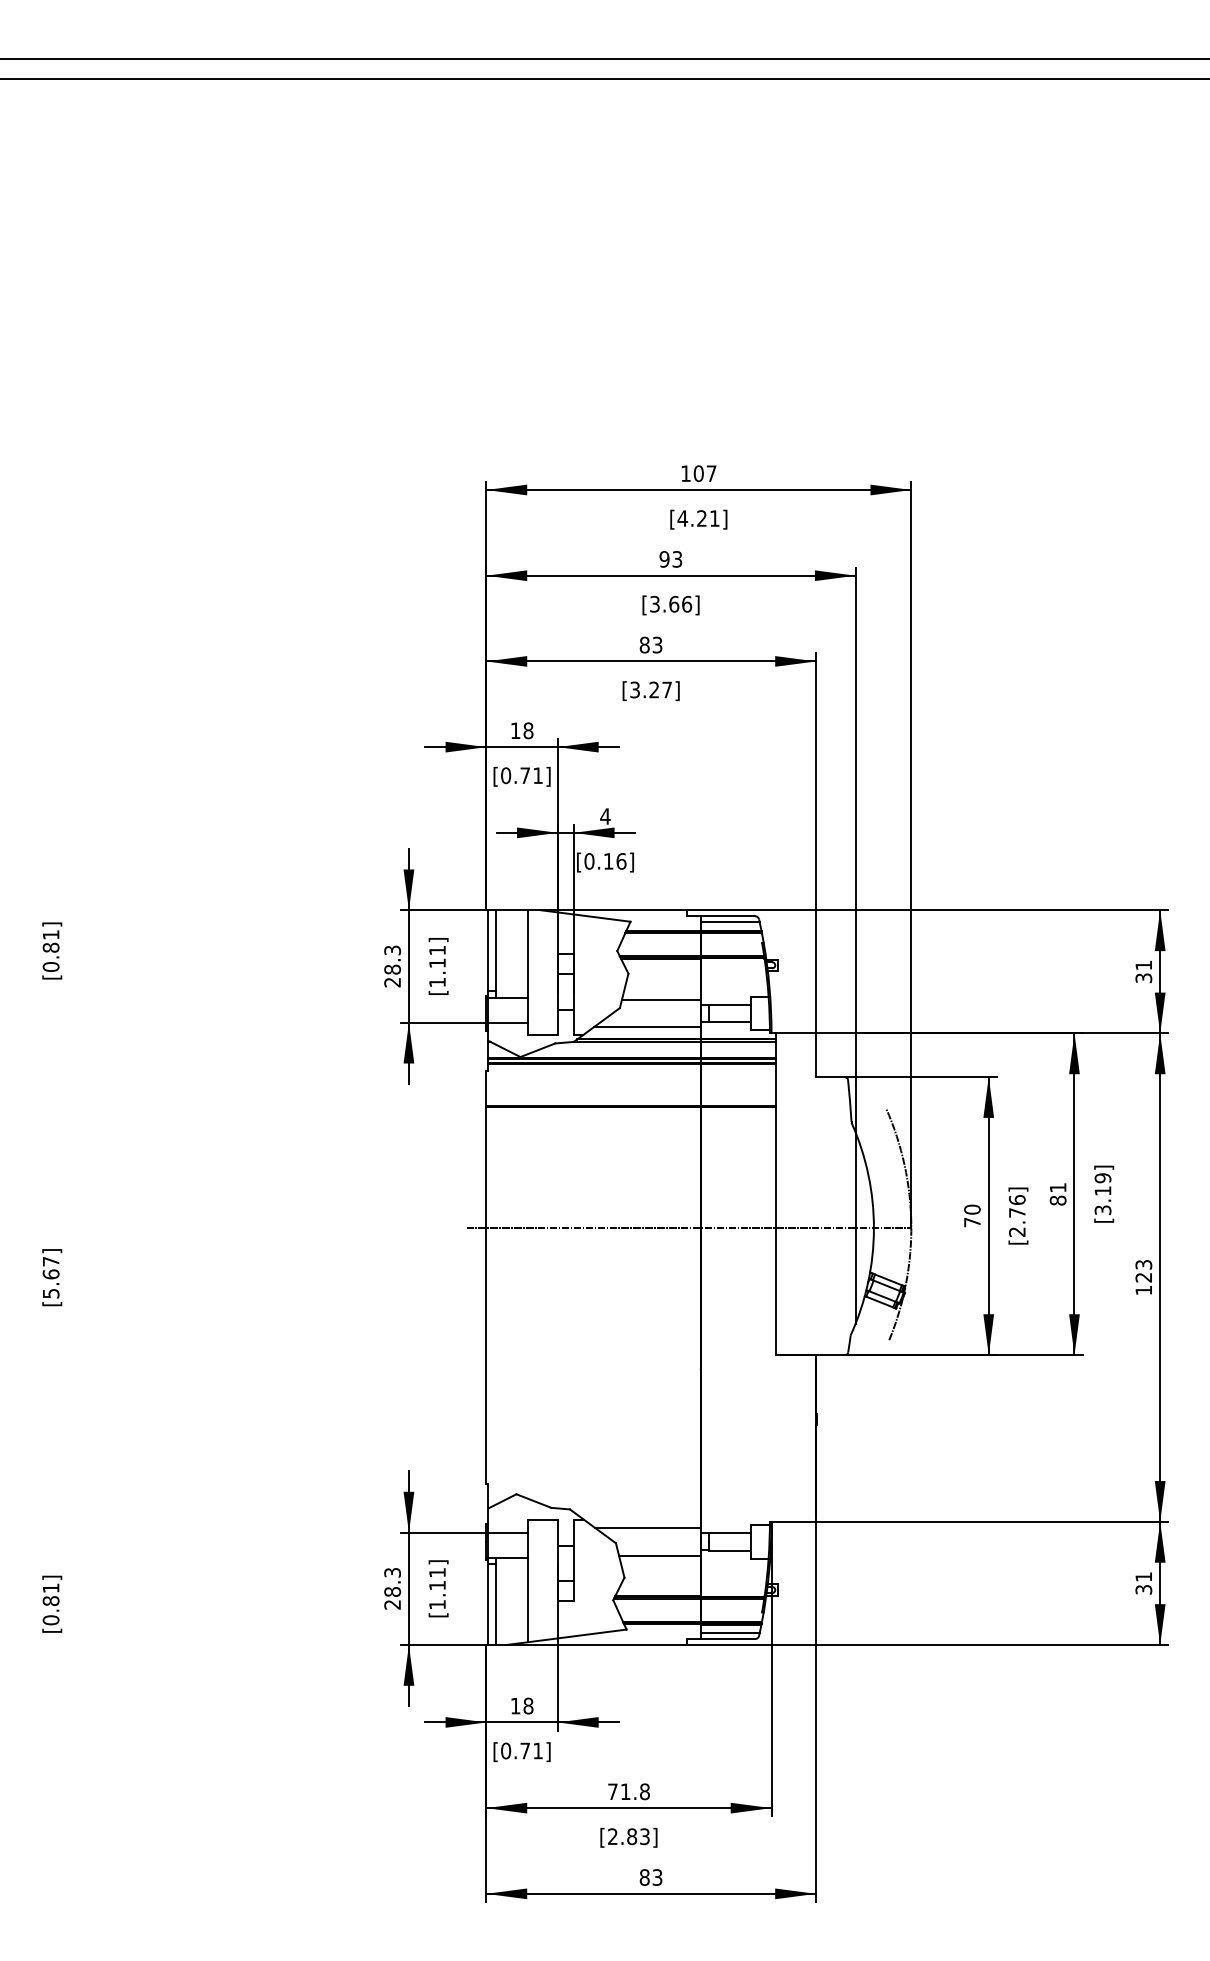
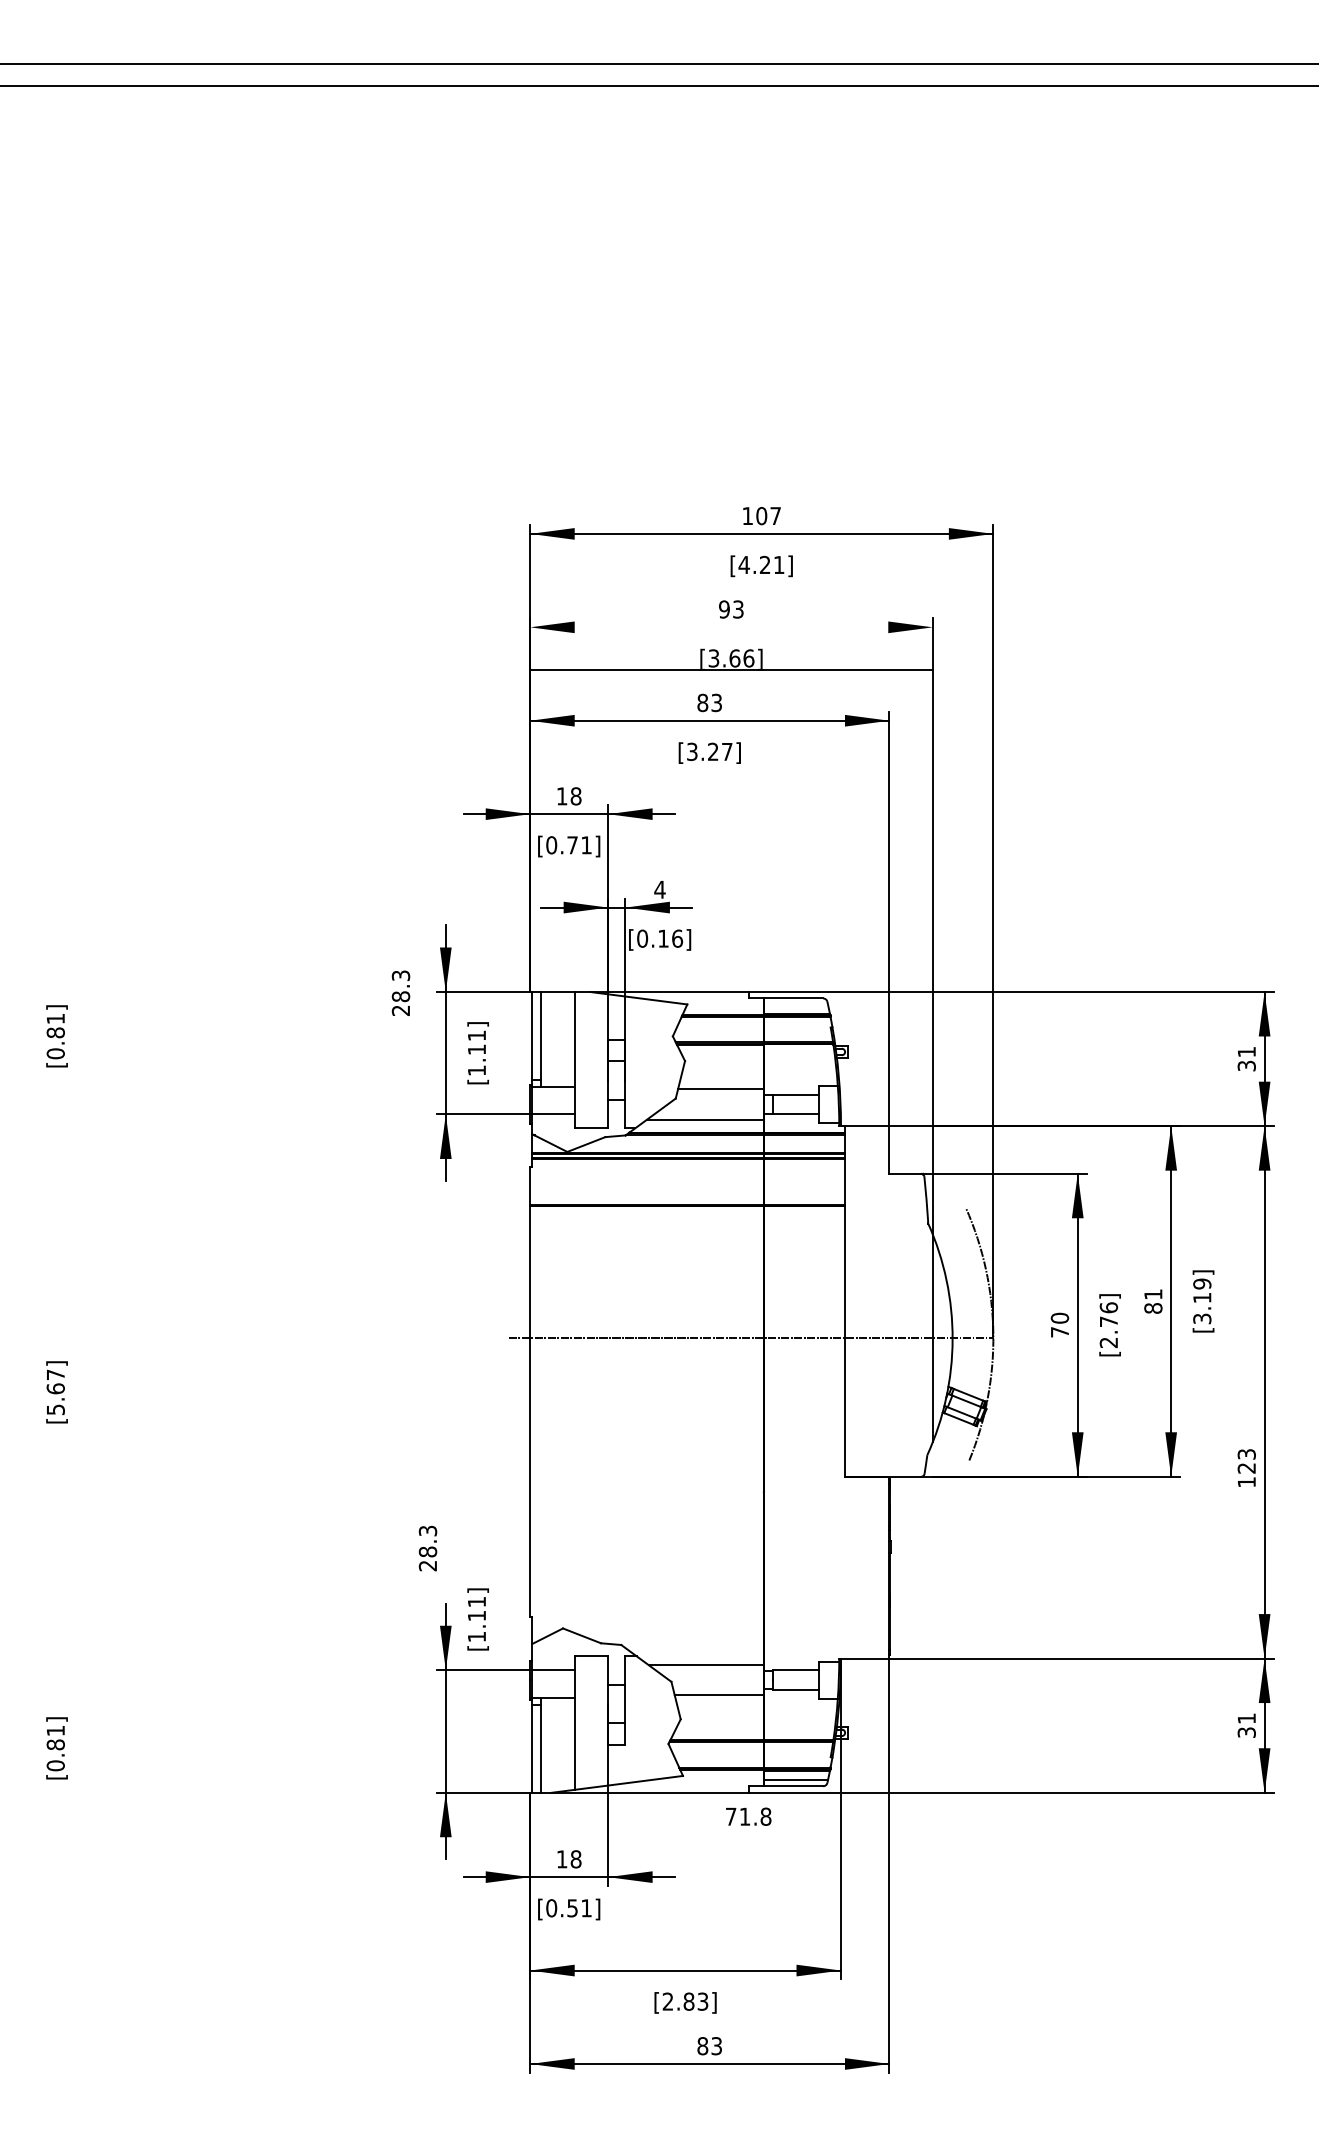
line: (671, 575) -> (731, 670), moved
line: (729, 921) -> (795, 1004), removed
text: (392, 965) -> (400, 992), moved
text: (1143, 1276) -> (1246, 1467), moved
text: (392, 1588) -> (427, 1548), moved
text: (438, 1588) -> (477, 1619), moved
text: (525, 1751) -> (572, 1908), [0.71] -> [0.51]
text: (628, 1791) -> (748, 1816), moved

